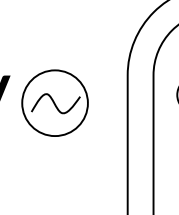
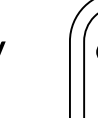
part: (53, 102) -> (29, 56), removed

